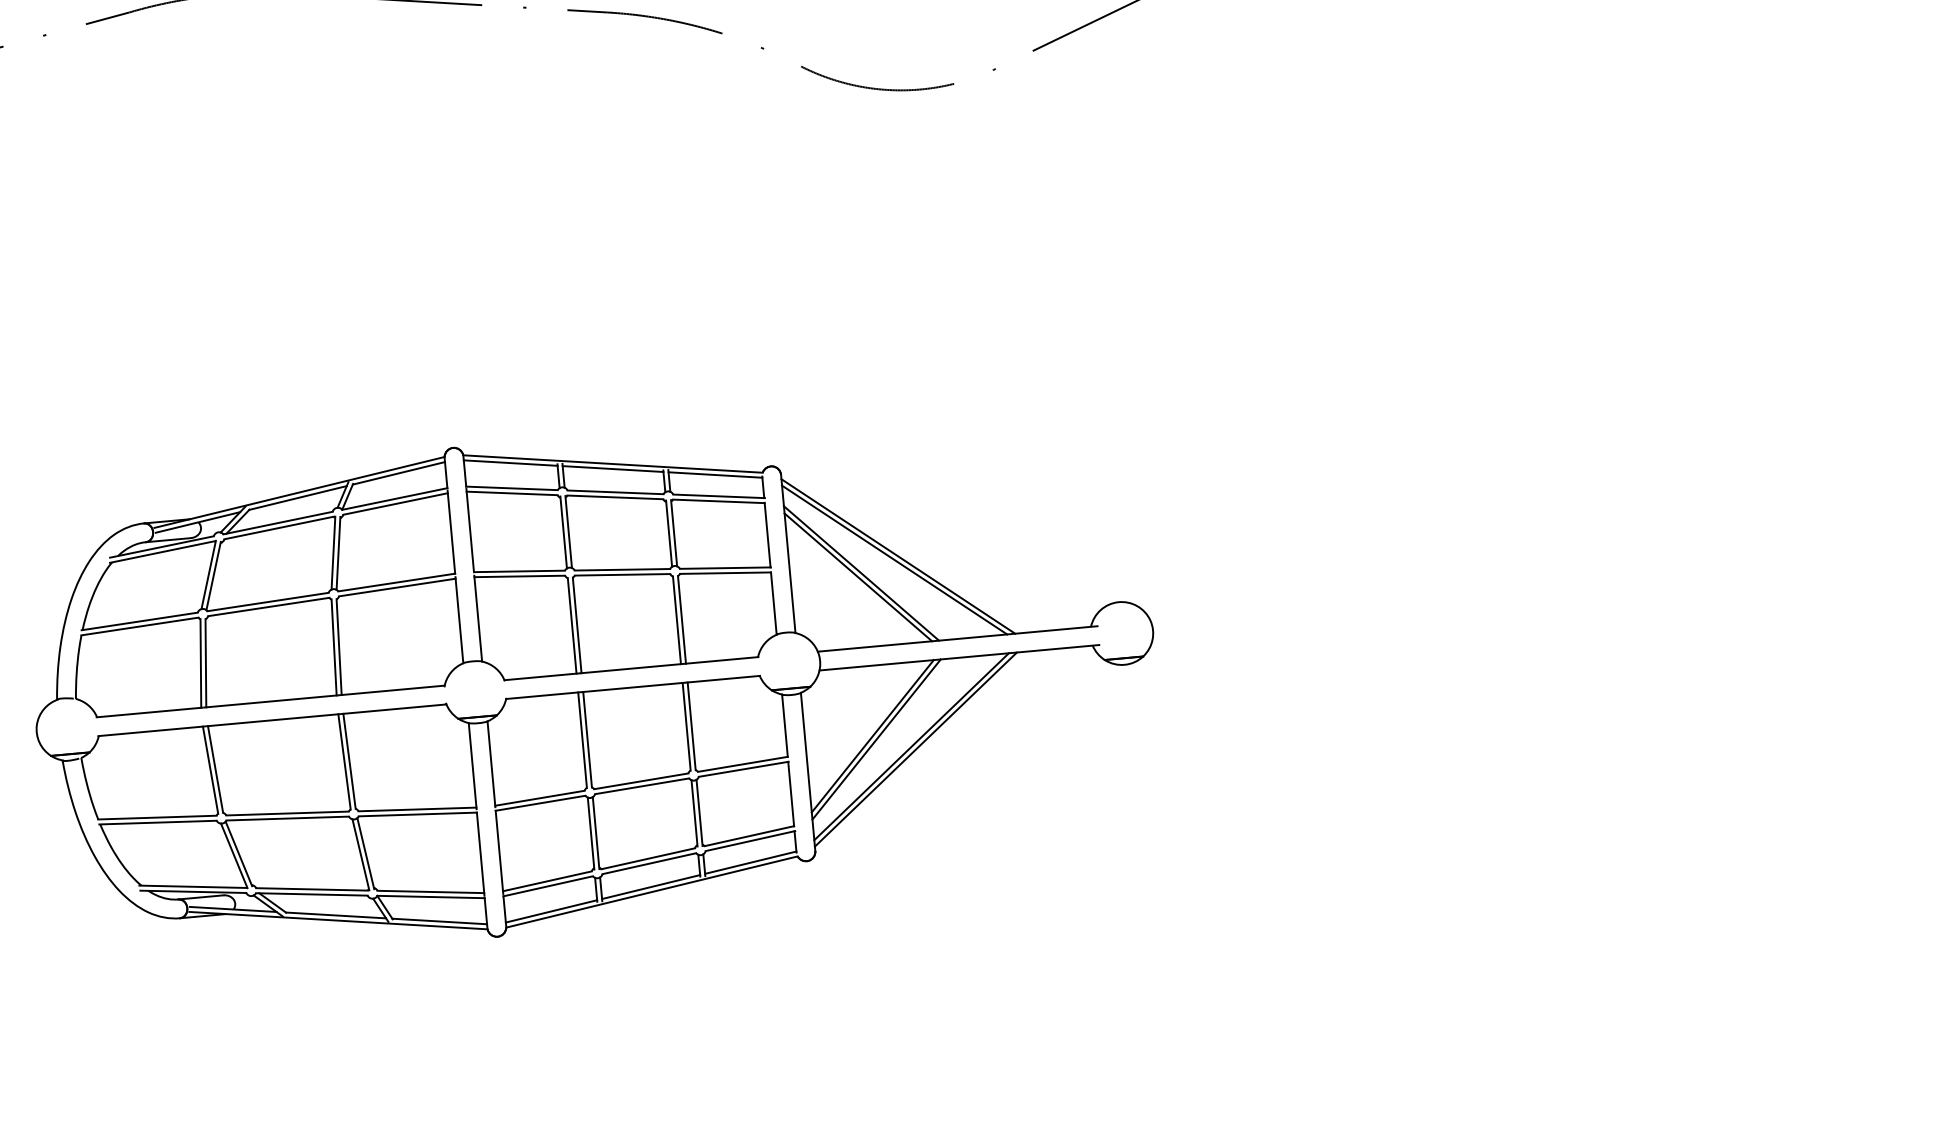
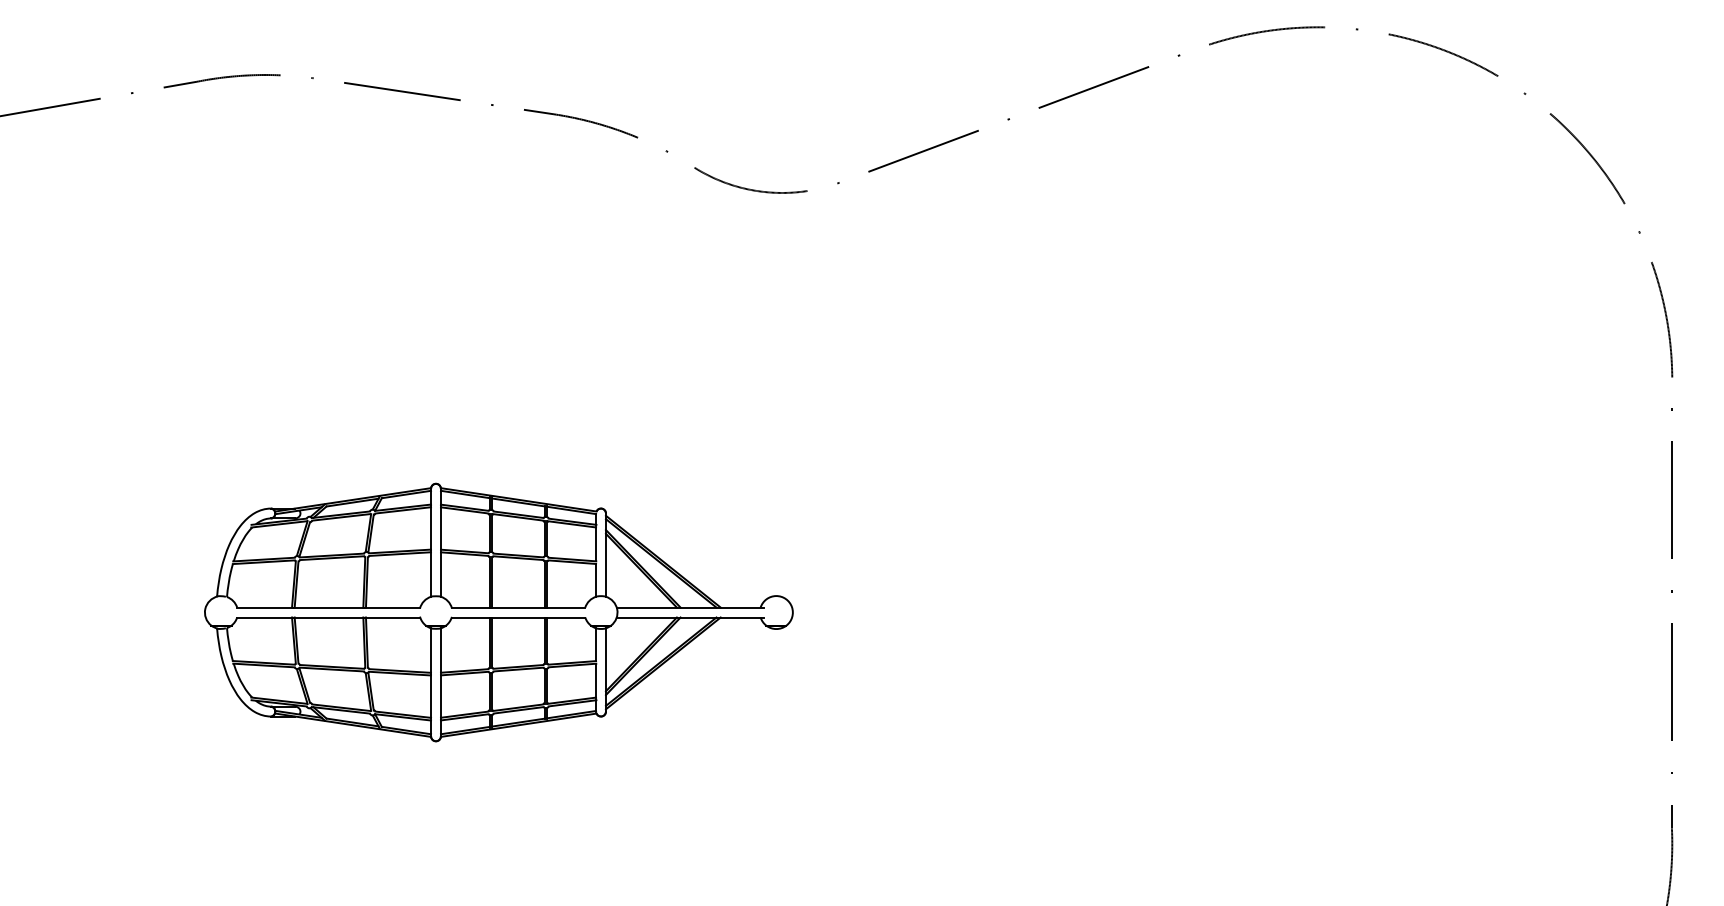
part: (594, 681) -> (498, 612), size x0.7

